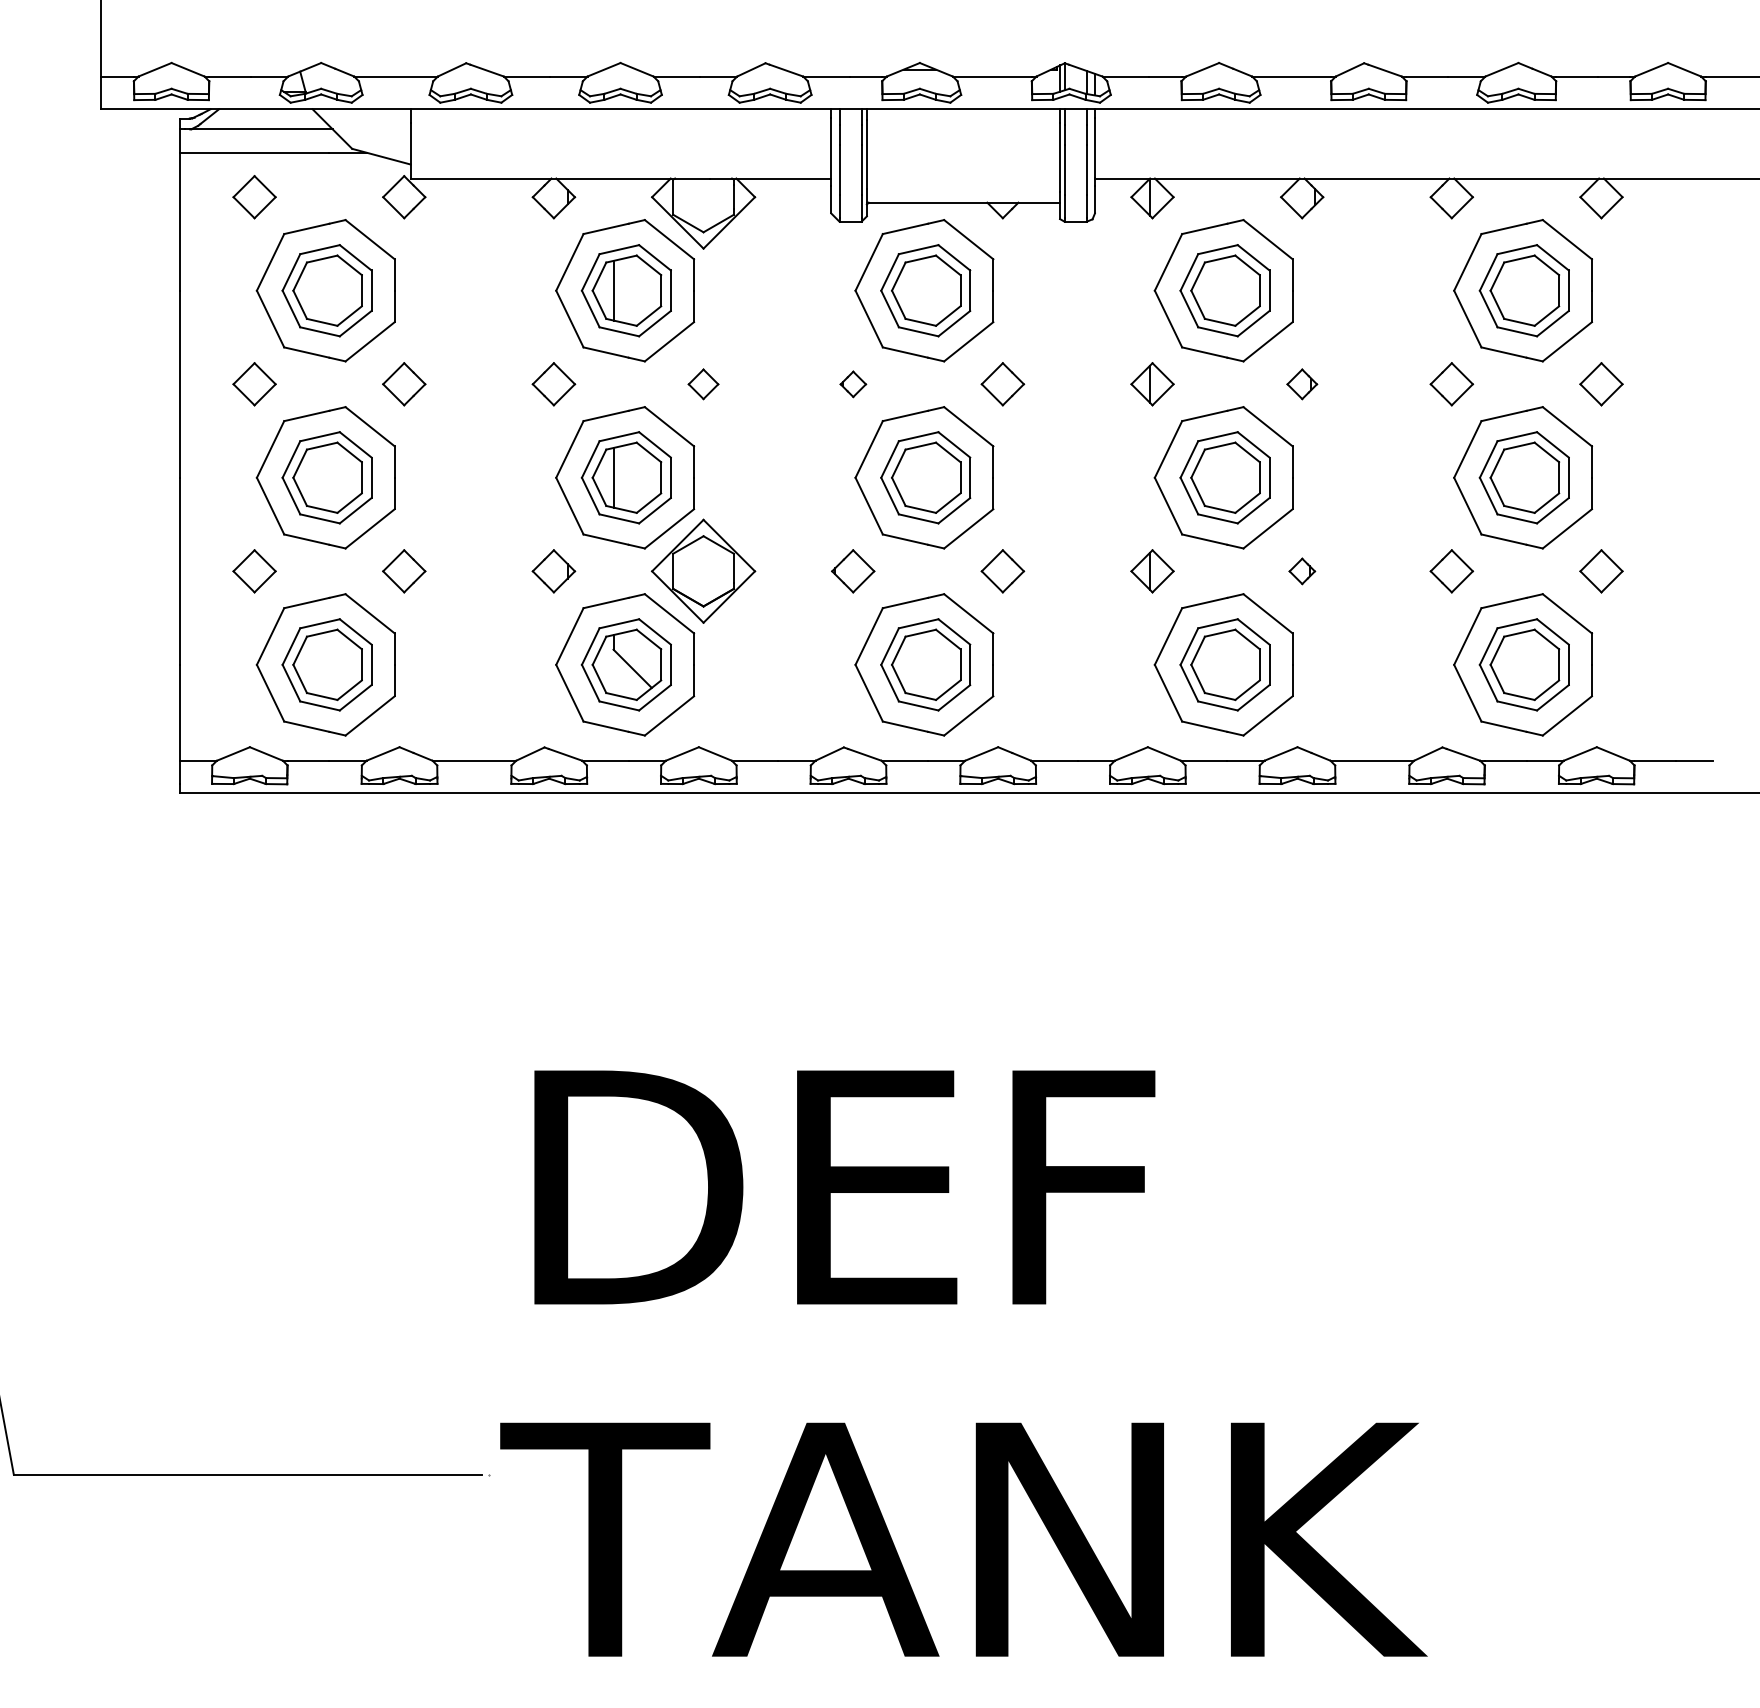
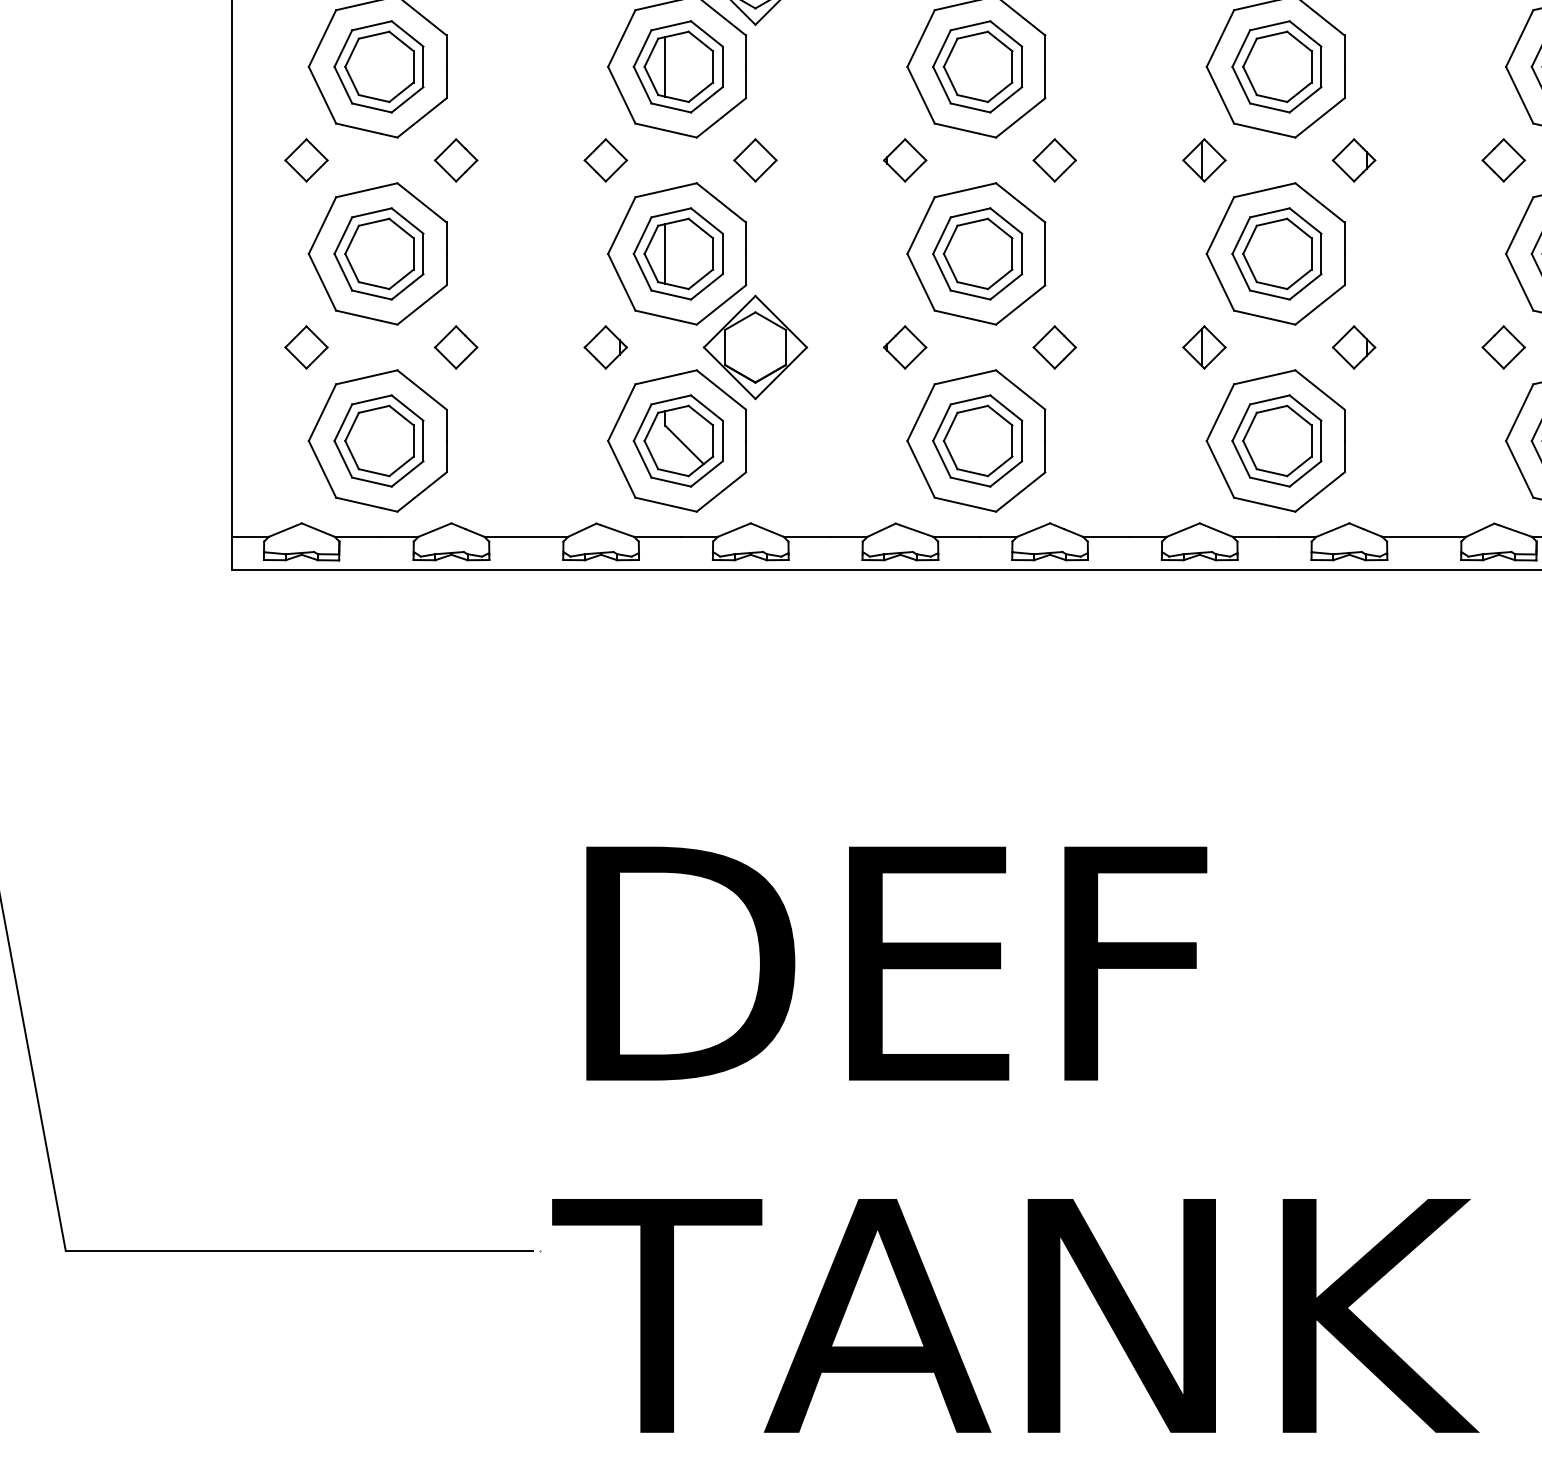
part: (703, 384) -> (755, 160), size x1.43
part: (853, 384) -> (905, 160), size x1.67
part: (1302, 384) -> (1354, 160), size x1.43
part: (1302, 571) -> (1354, 347), size x1.67

